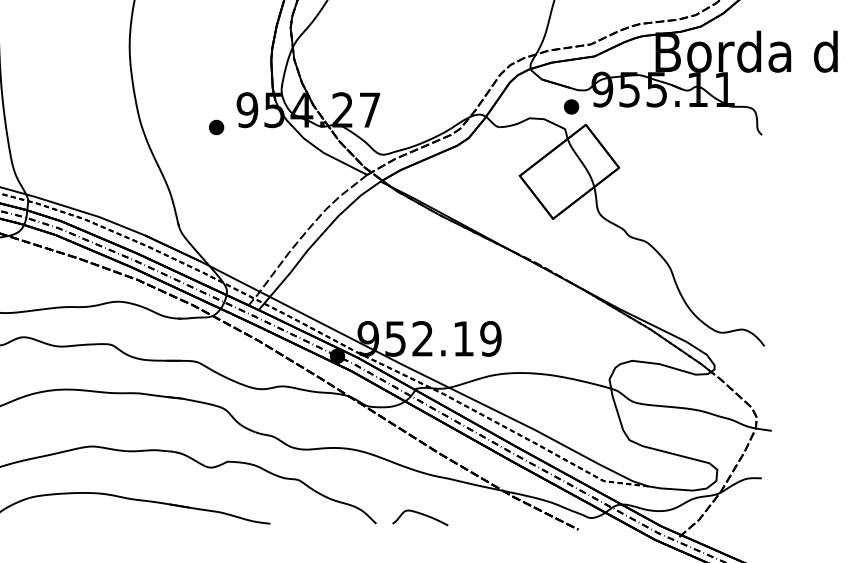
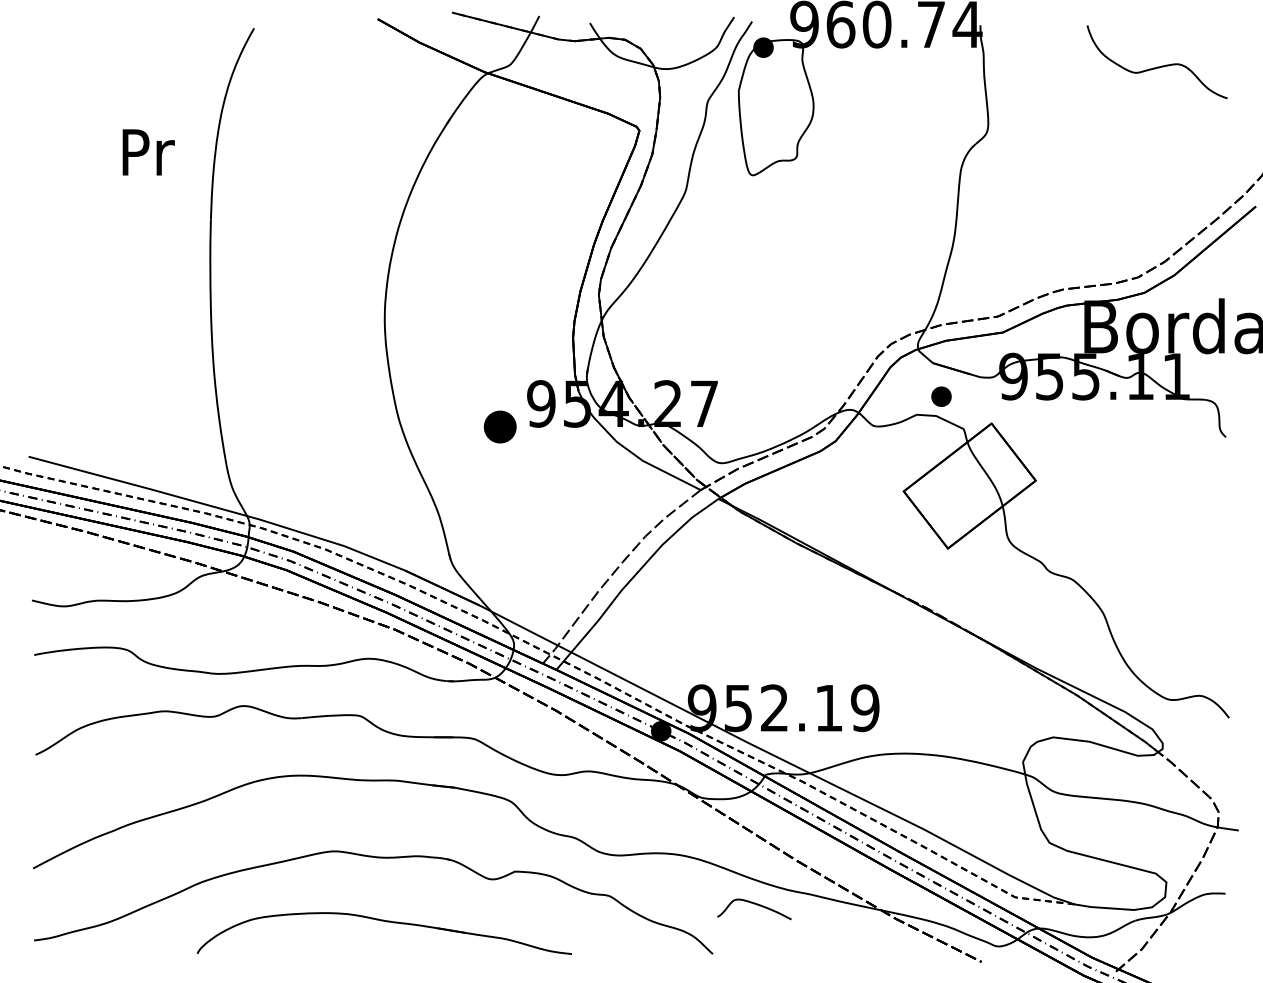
part: (571, 106) -> (941, 396), moved
part: (216, 127) -> (500, 426), size x1.6
curve: (421, 515) -> (756, 905), moved

